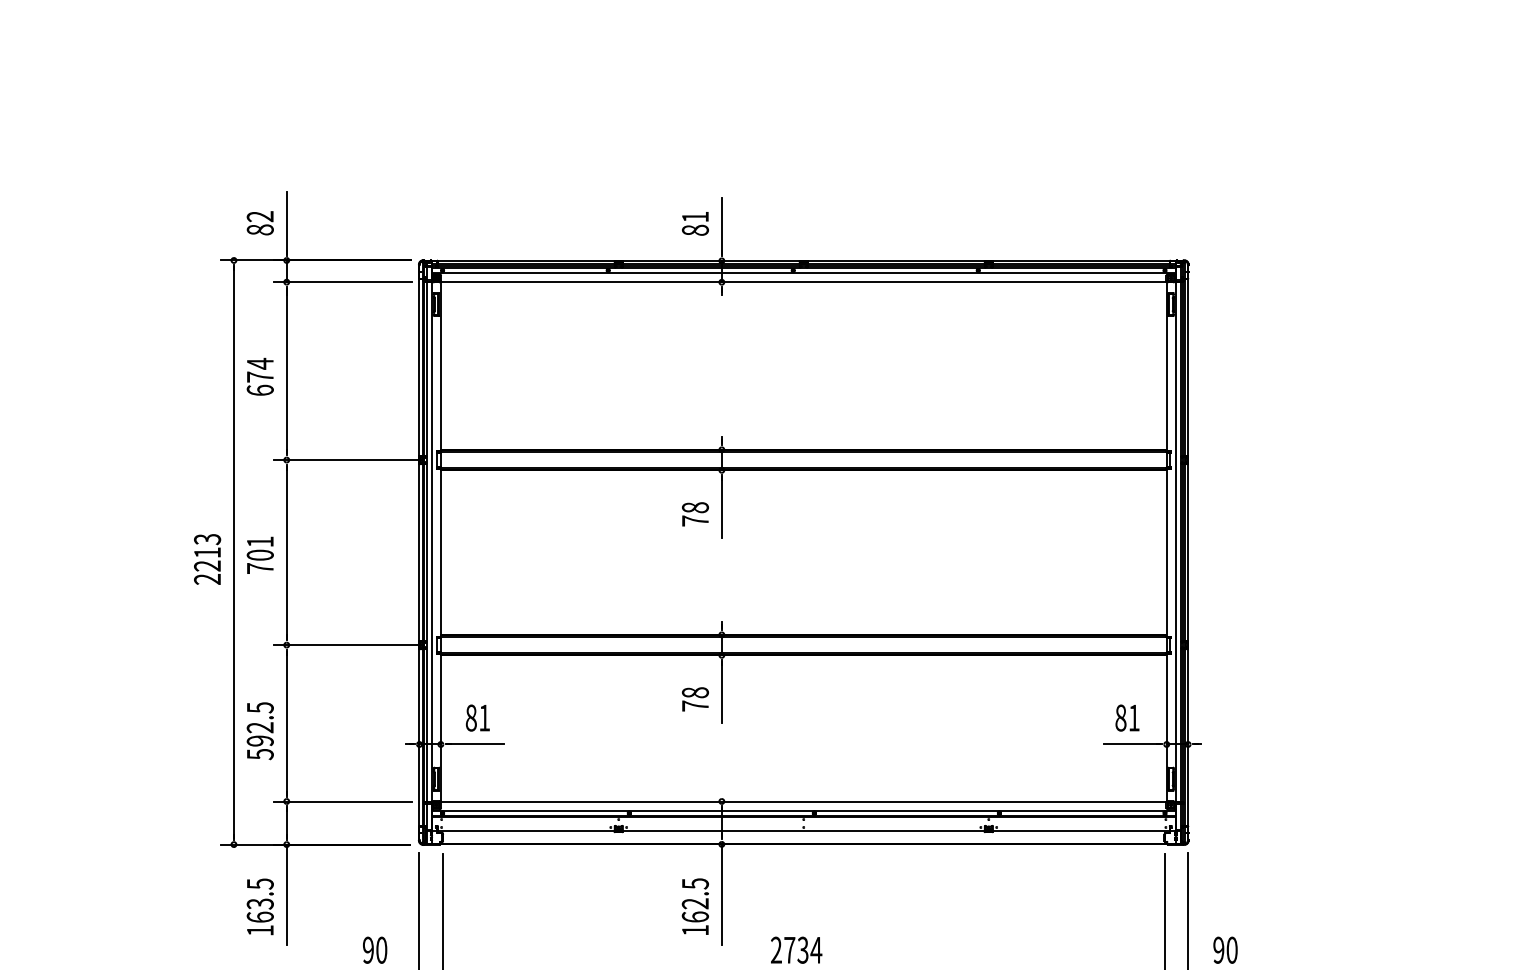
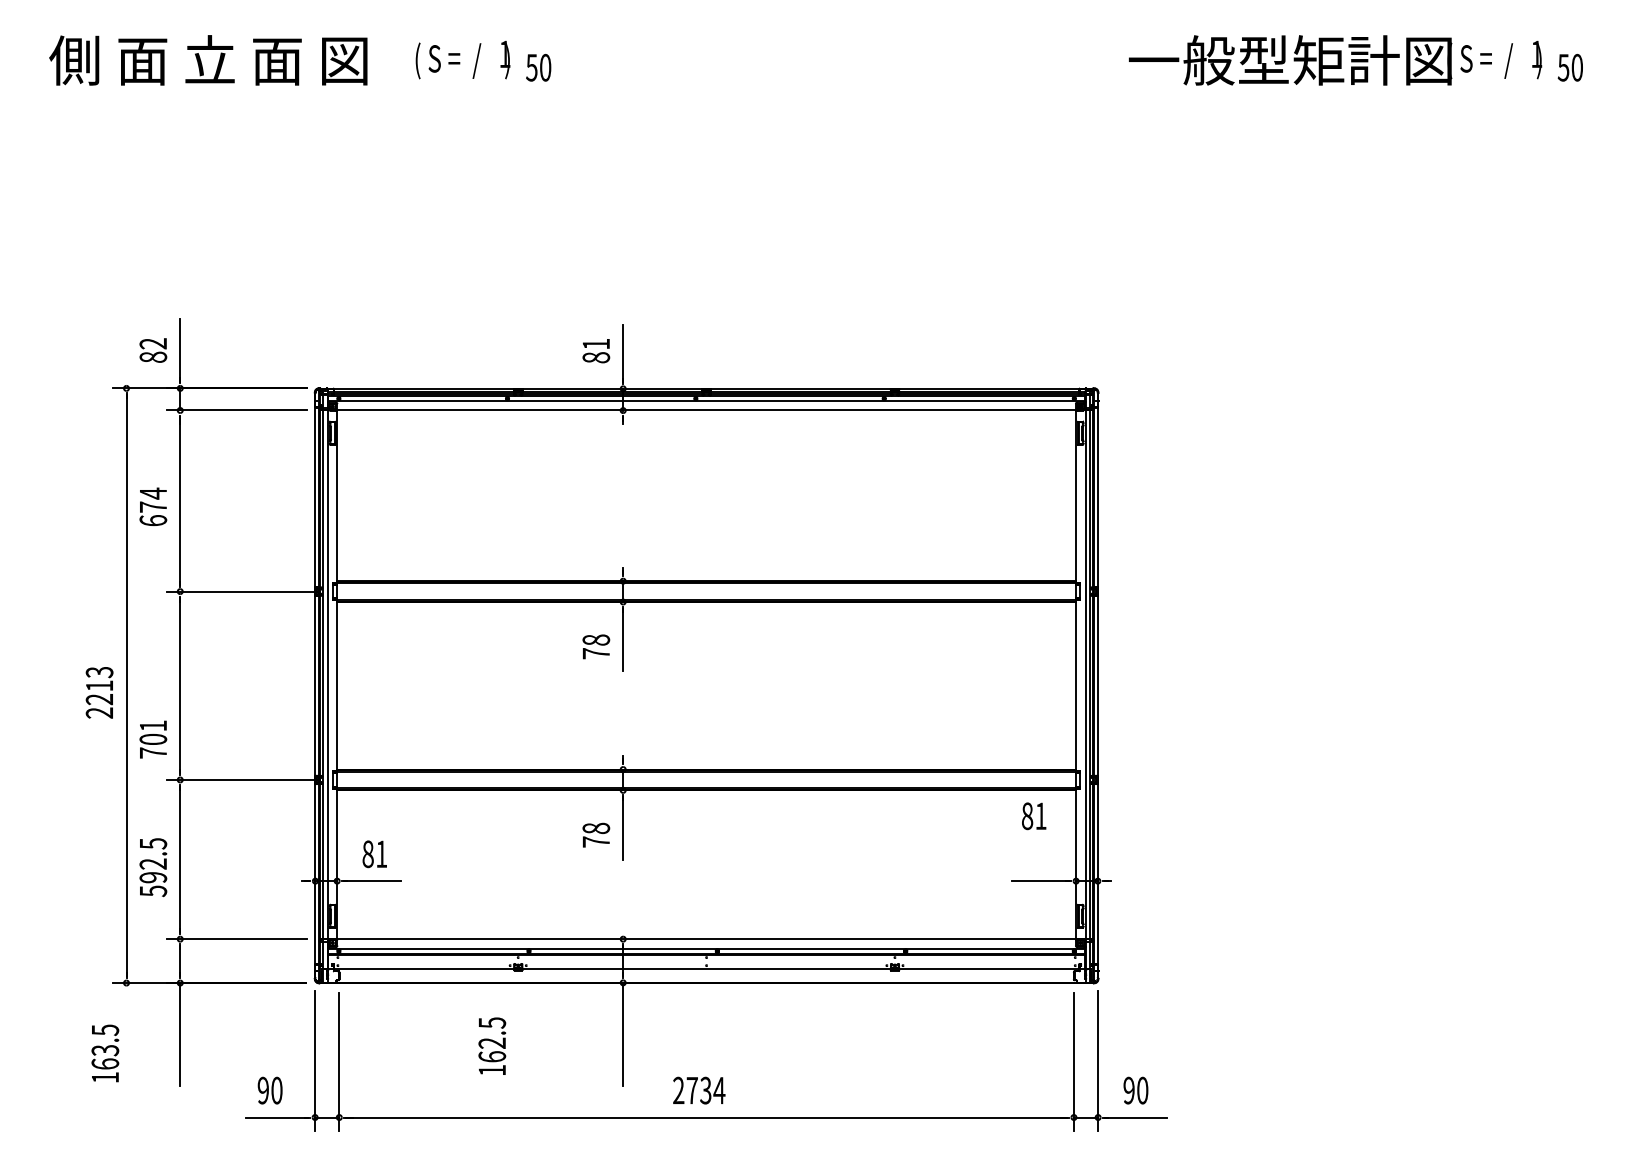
text: (260, 555) -> (153, 739), moved
text: (1127, 718) -> (1034, 816), moved
text: (695, 905) -> (492, 1045), moved
text: (260, 906) -> (105, 1053), moved

